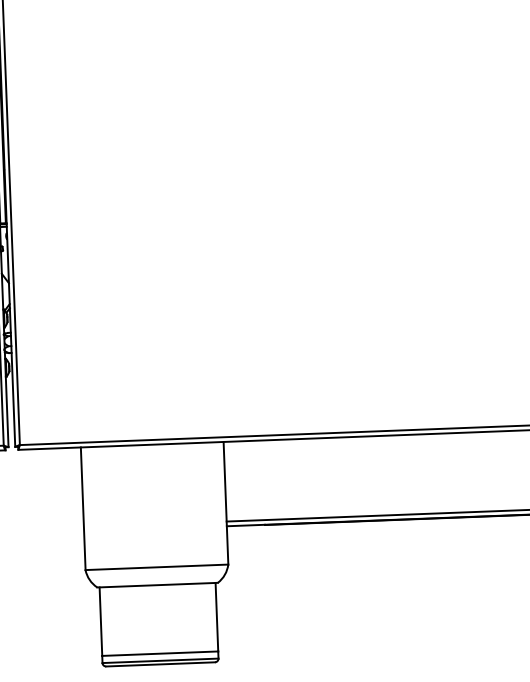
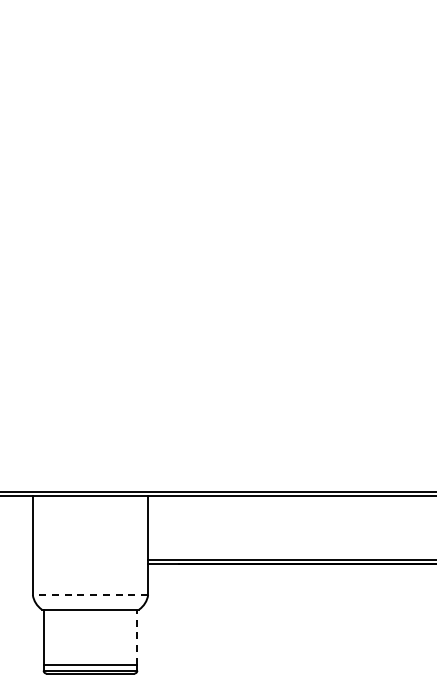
line: (156, 567) -> (90, 595), solid -> dashed
line: (217, 617) -> (137, 637), solid -> dashed

